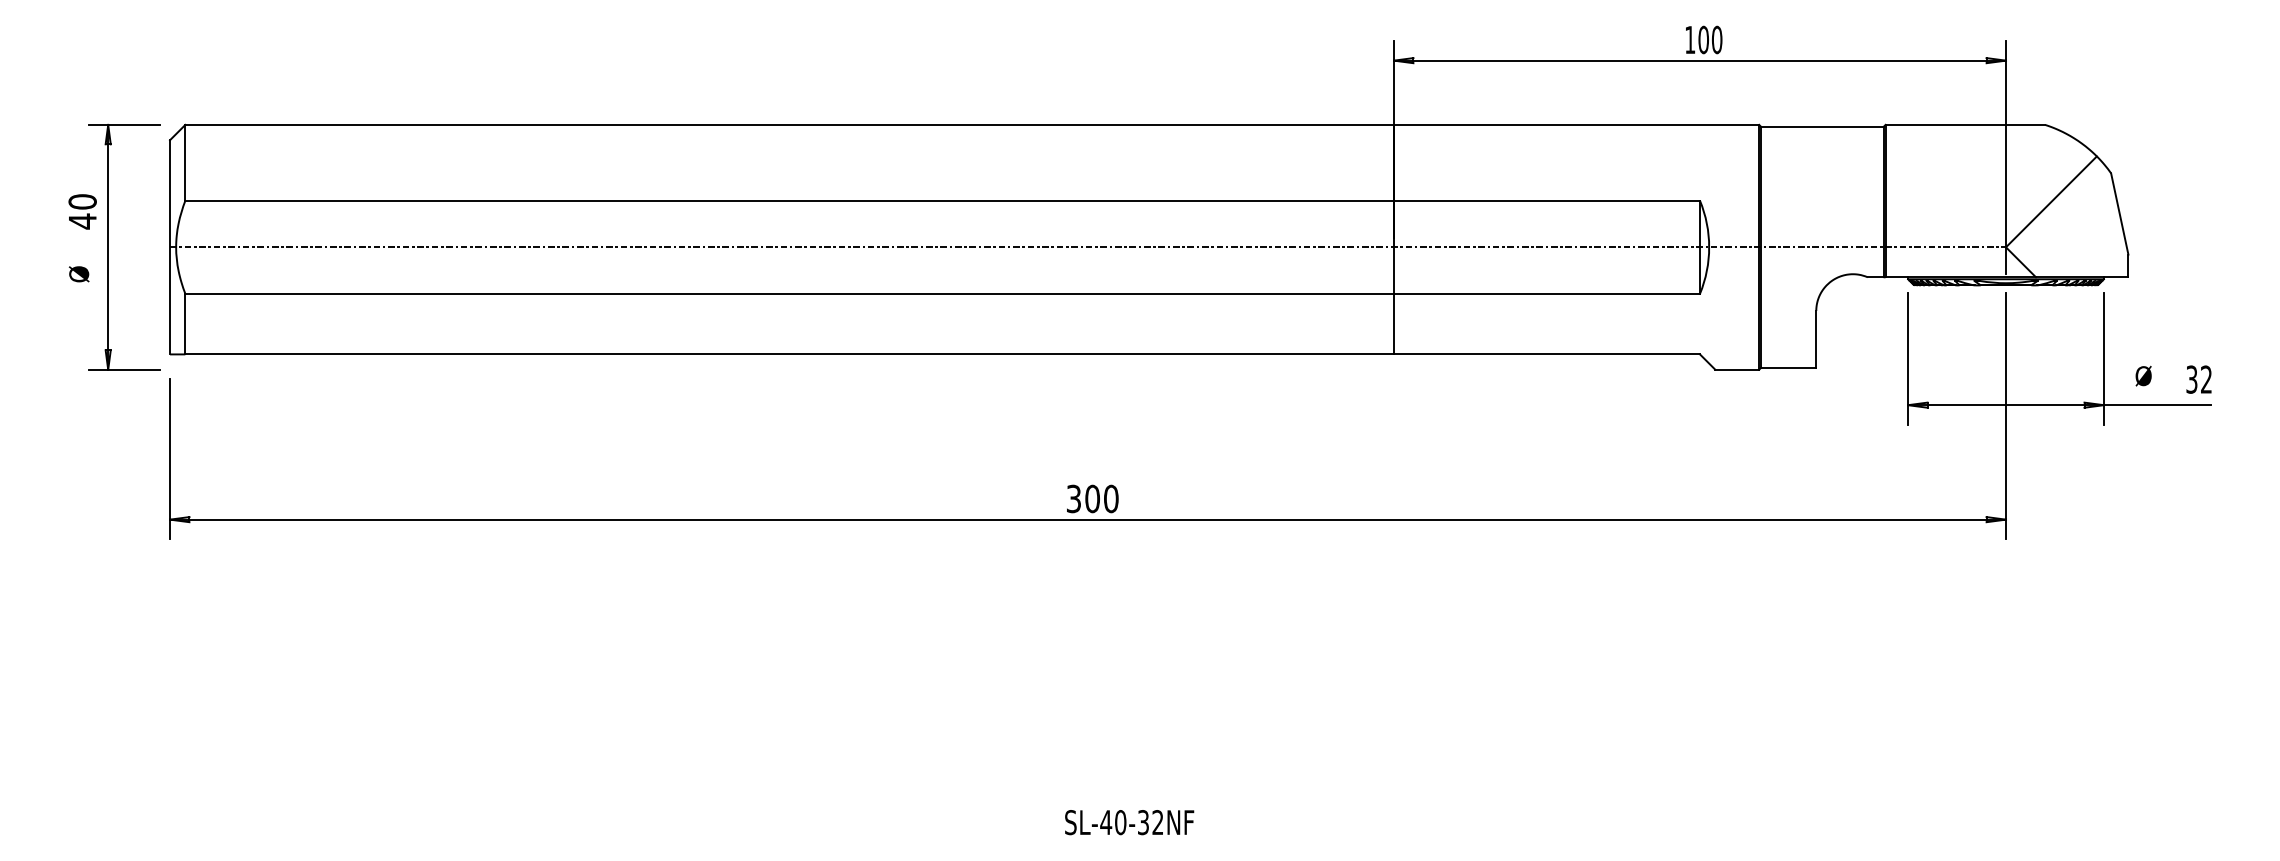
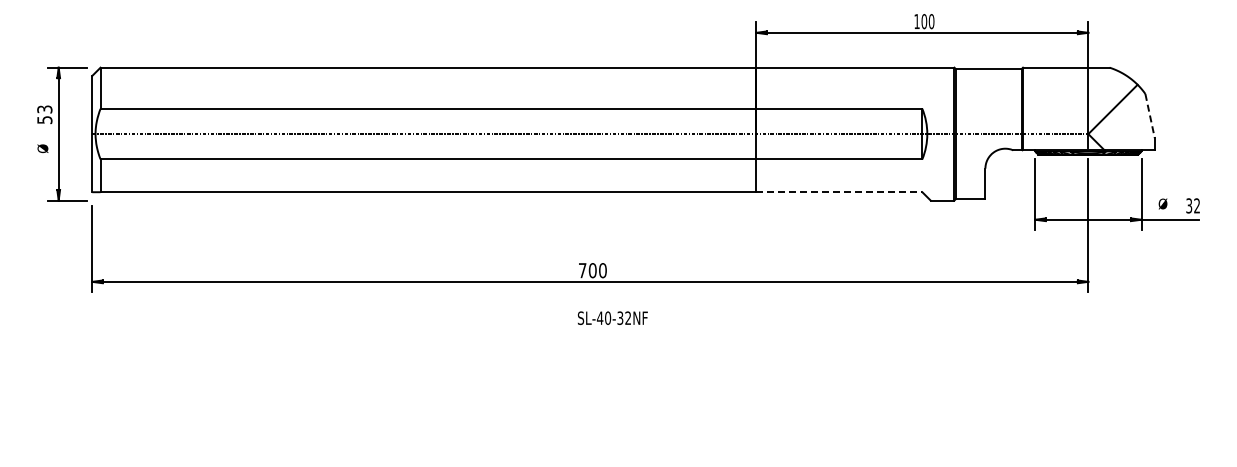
text: (82, 211) -> (44, 114), 40 -> 53
line: (2120, 214) -> (1150, 116), solid -> dashed
line: (1547, 354) -> (839, 192), solid -> dashed
text: (1073, 498) -> (582, 270), 300 -> 700
text: (1128, 821) -> (612, 317), moved

